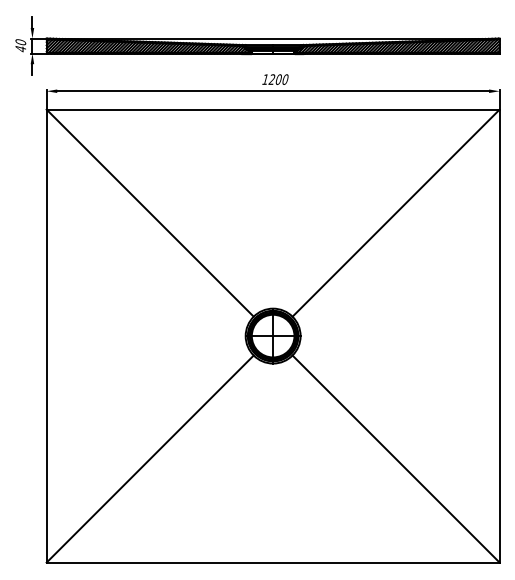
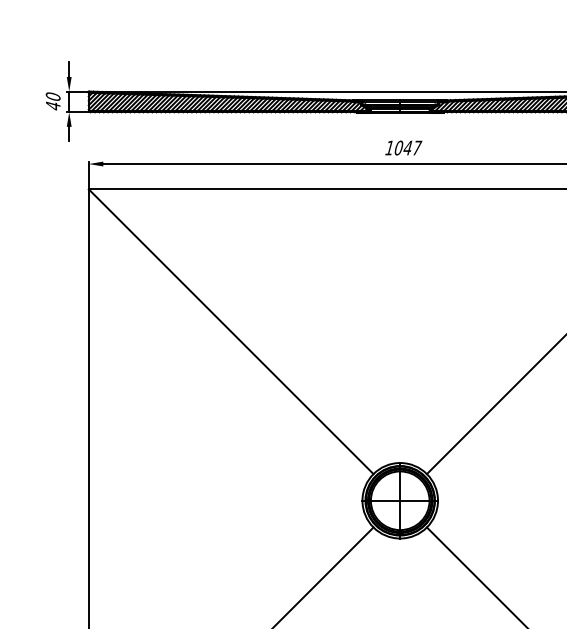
text: (278, 79) -> (407, 147), 1200 -> 1047

